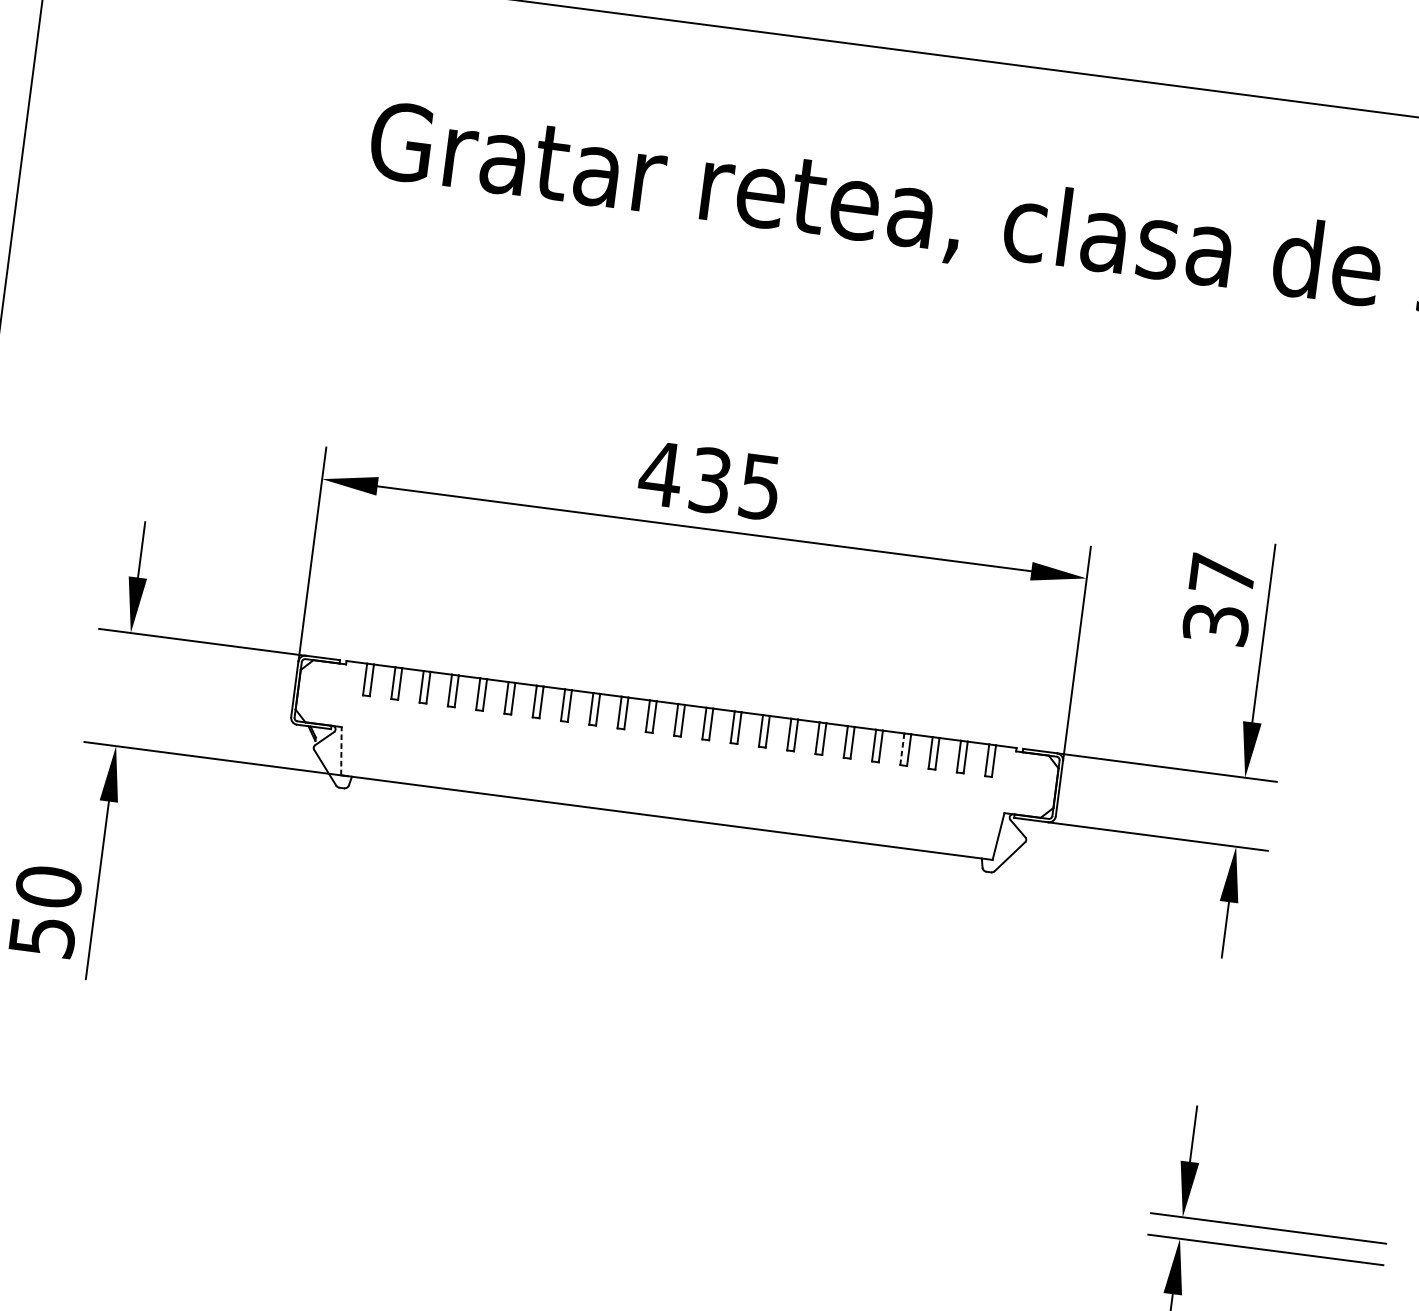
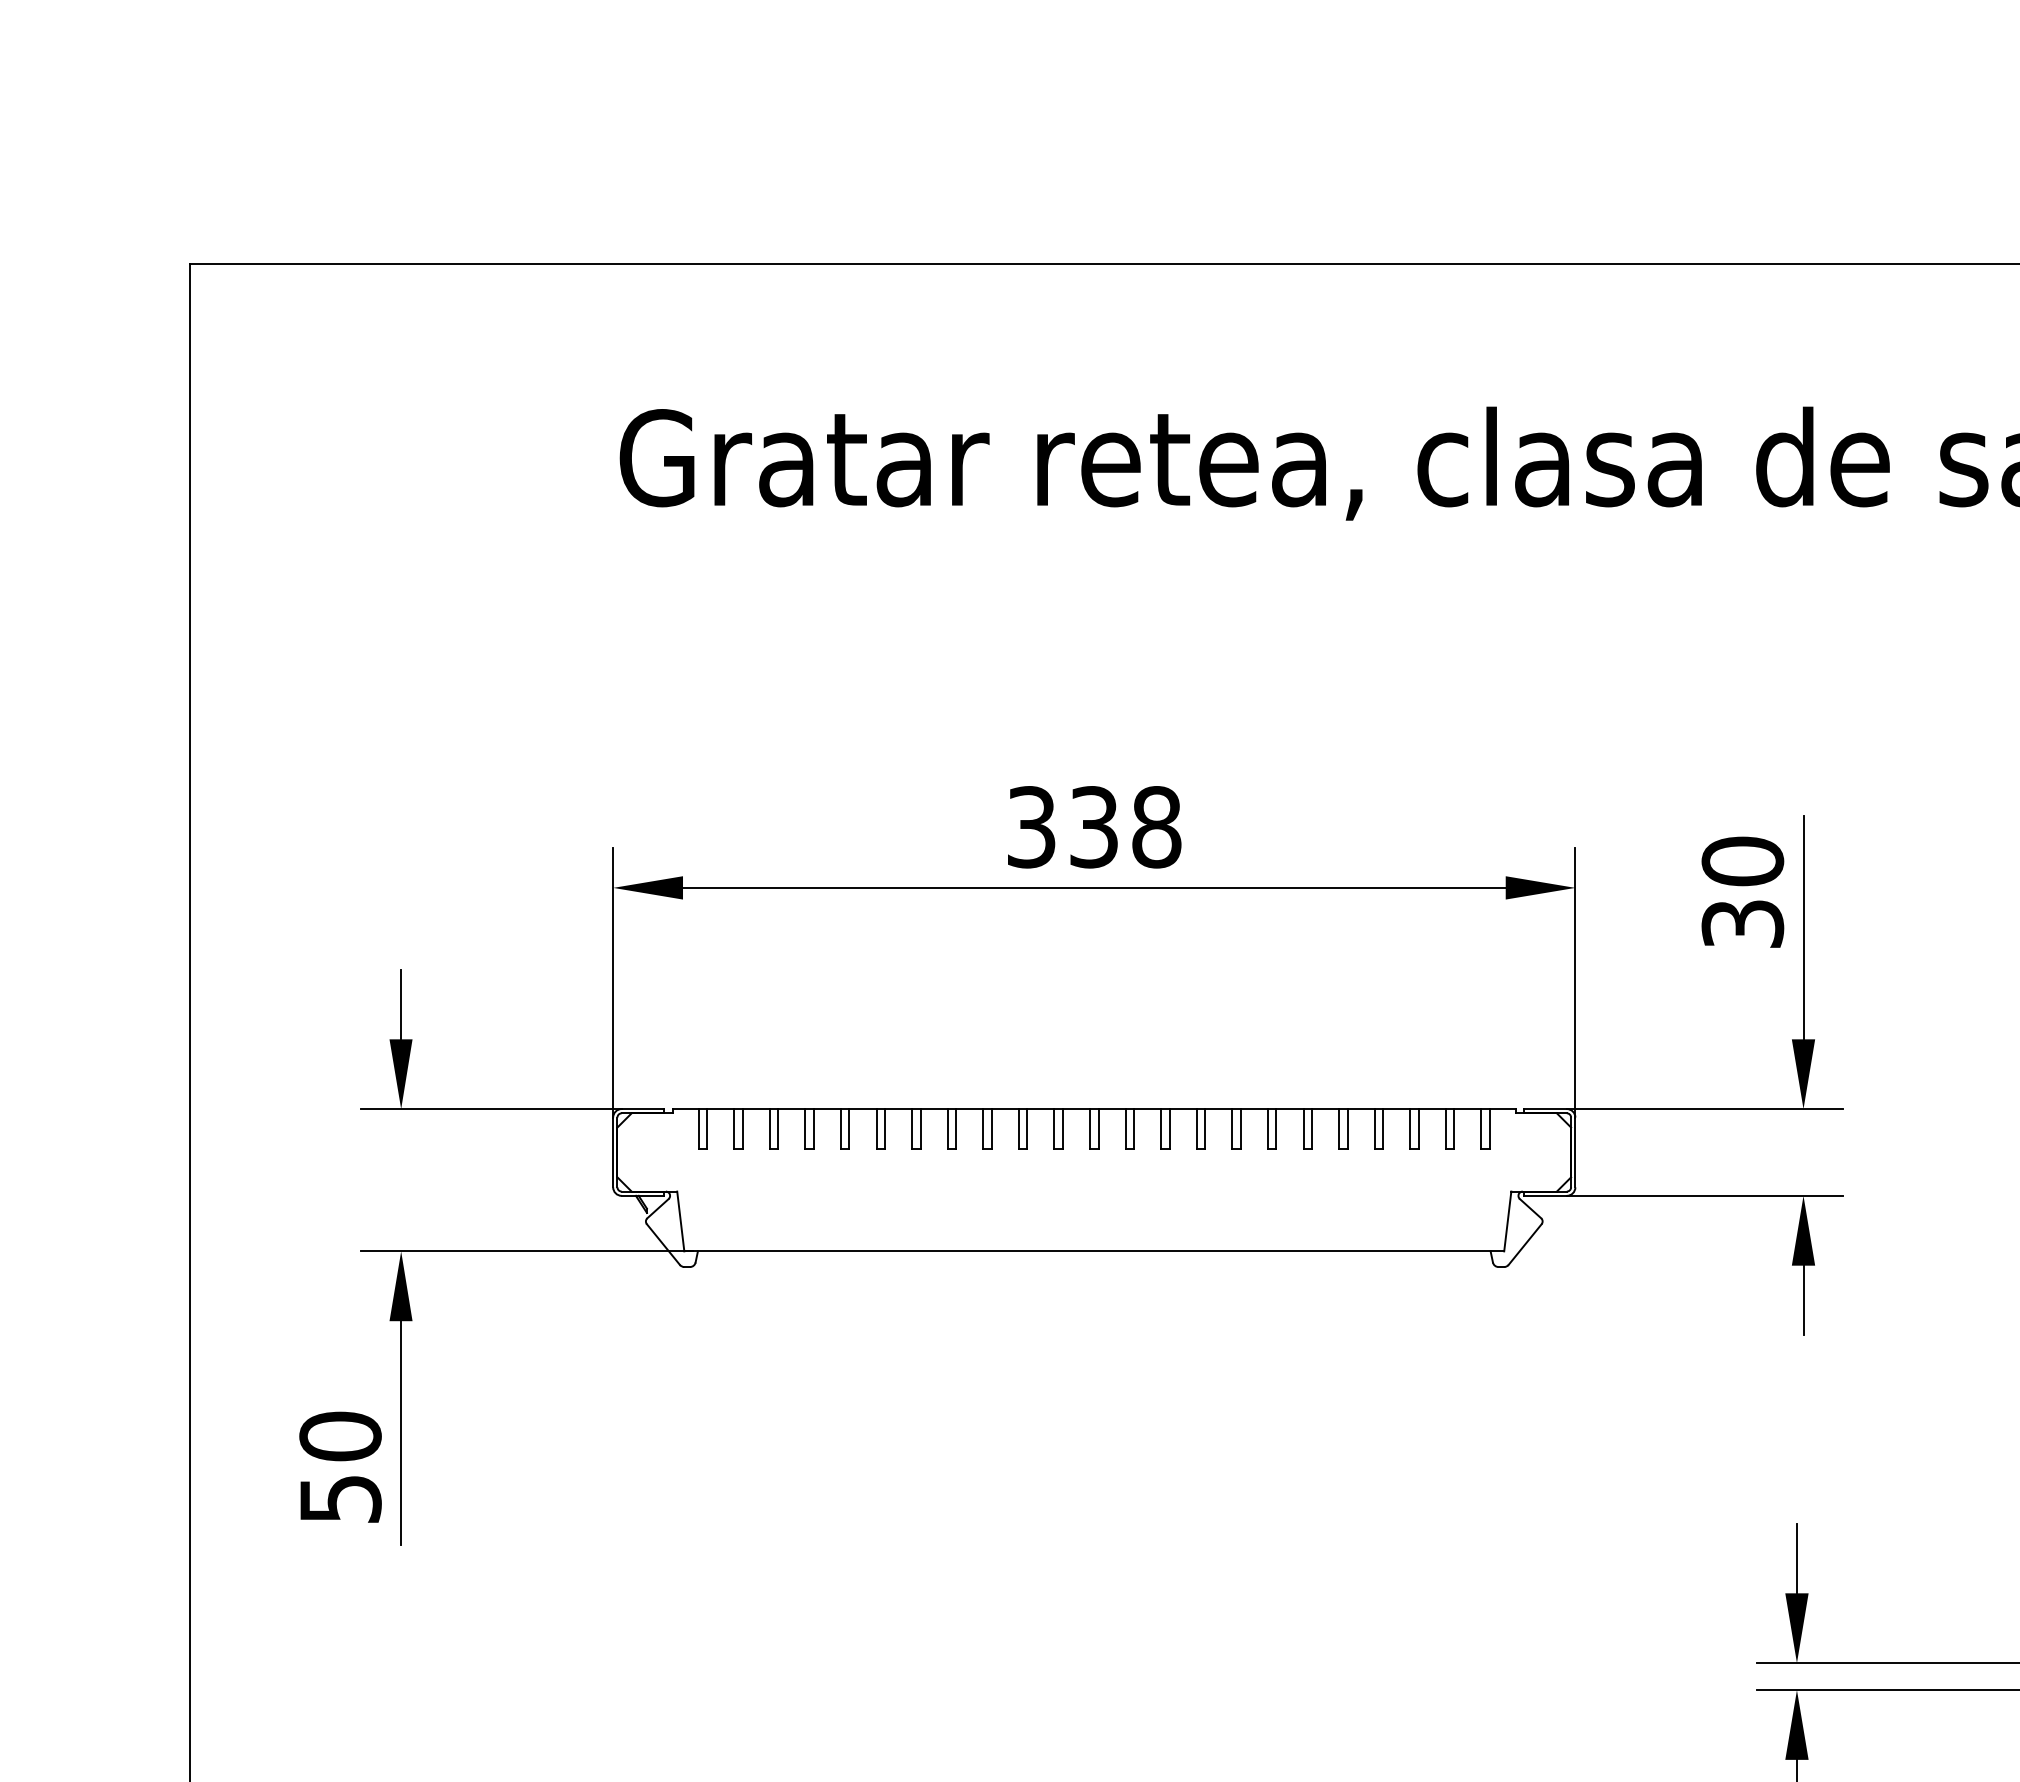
text: (710, 480) -> (1093, 827), 435 -> 338
text: (1222, 574) -> (1742, 861), 37 -> 30
line: (902, 748) -> (1374, 1128), dashed -> solid
line: (341, 750) -> (680, 1220), dashed -> solid

